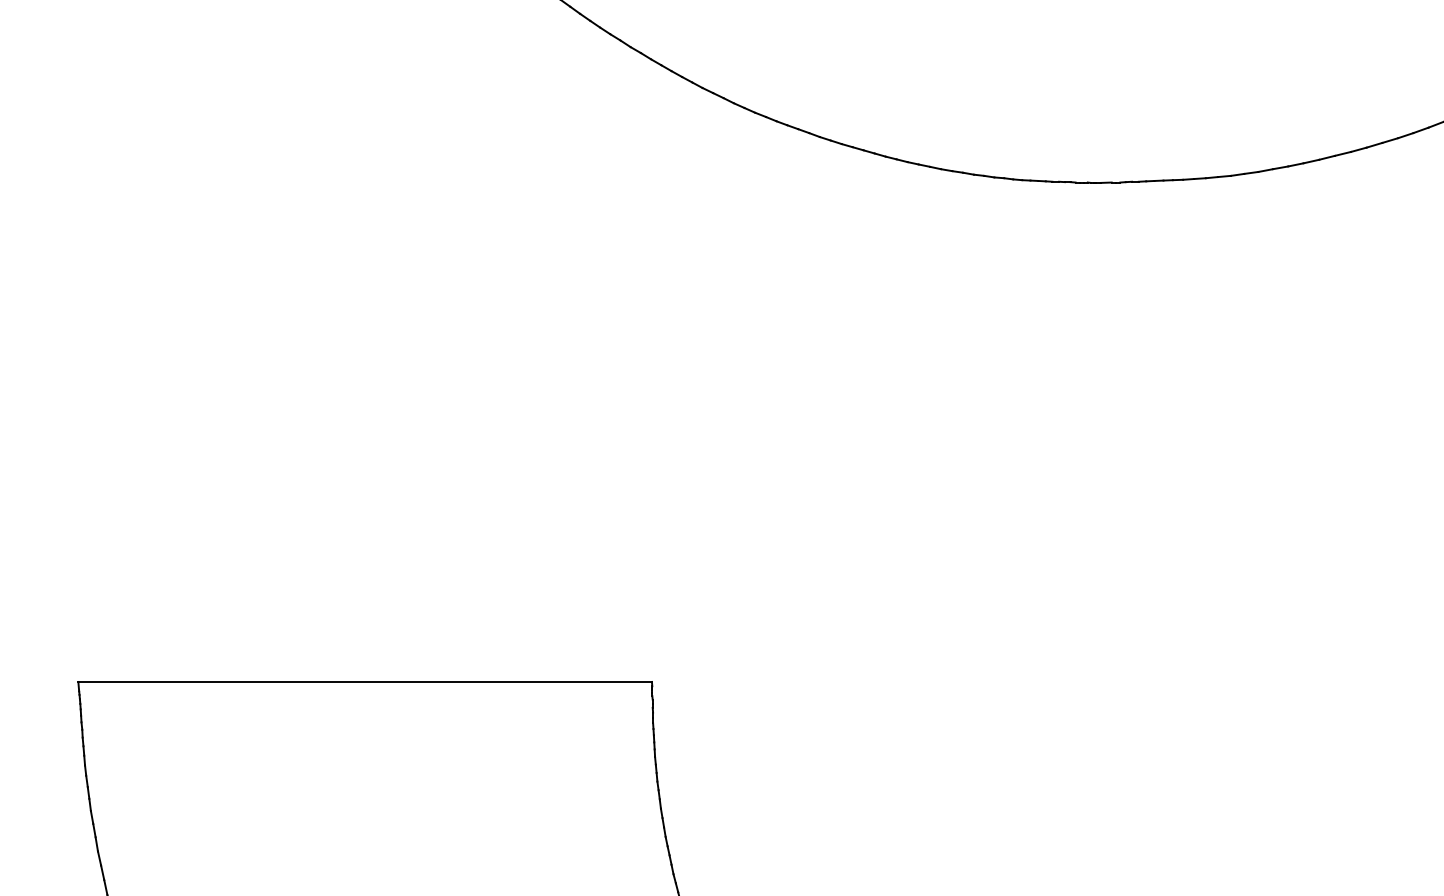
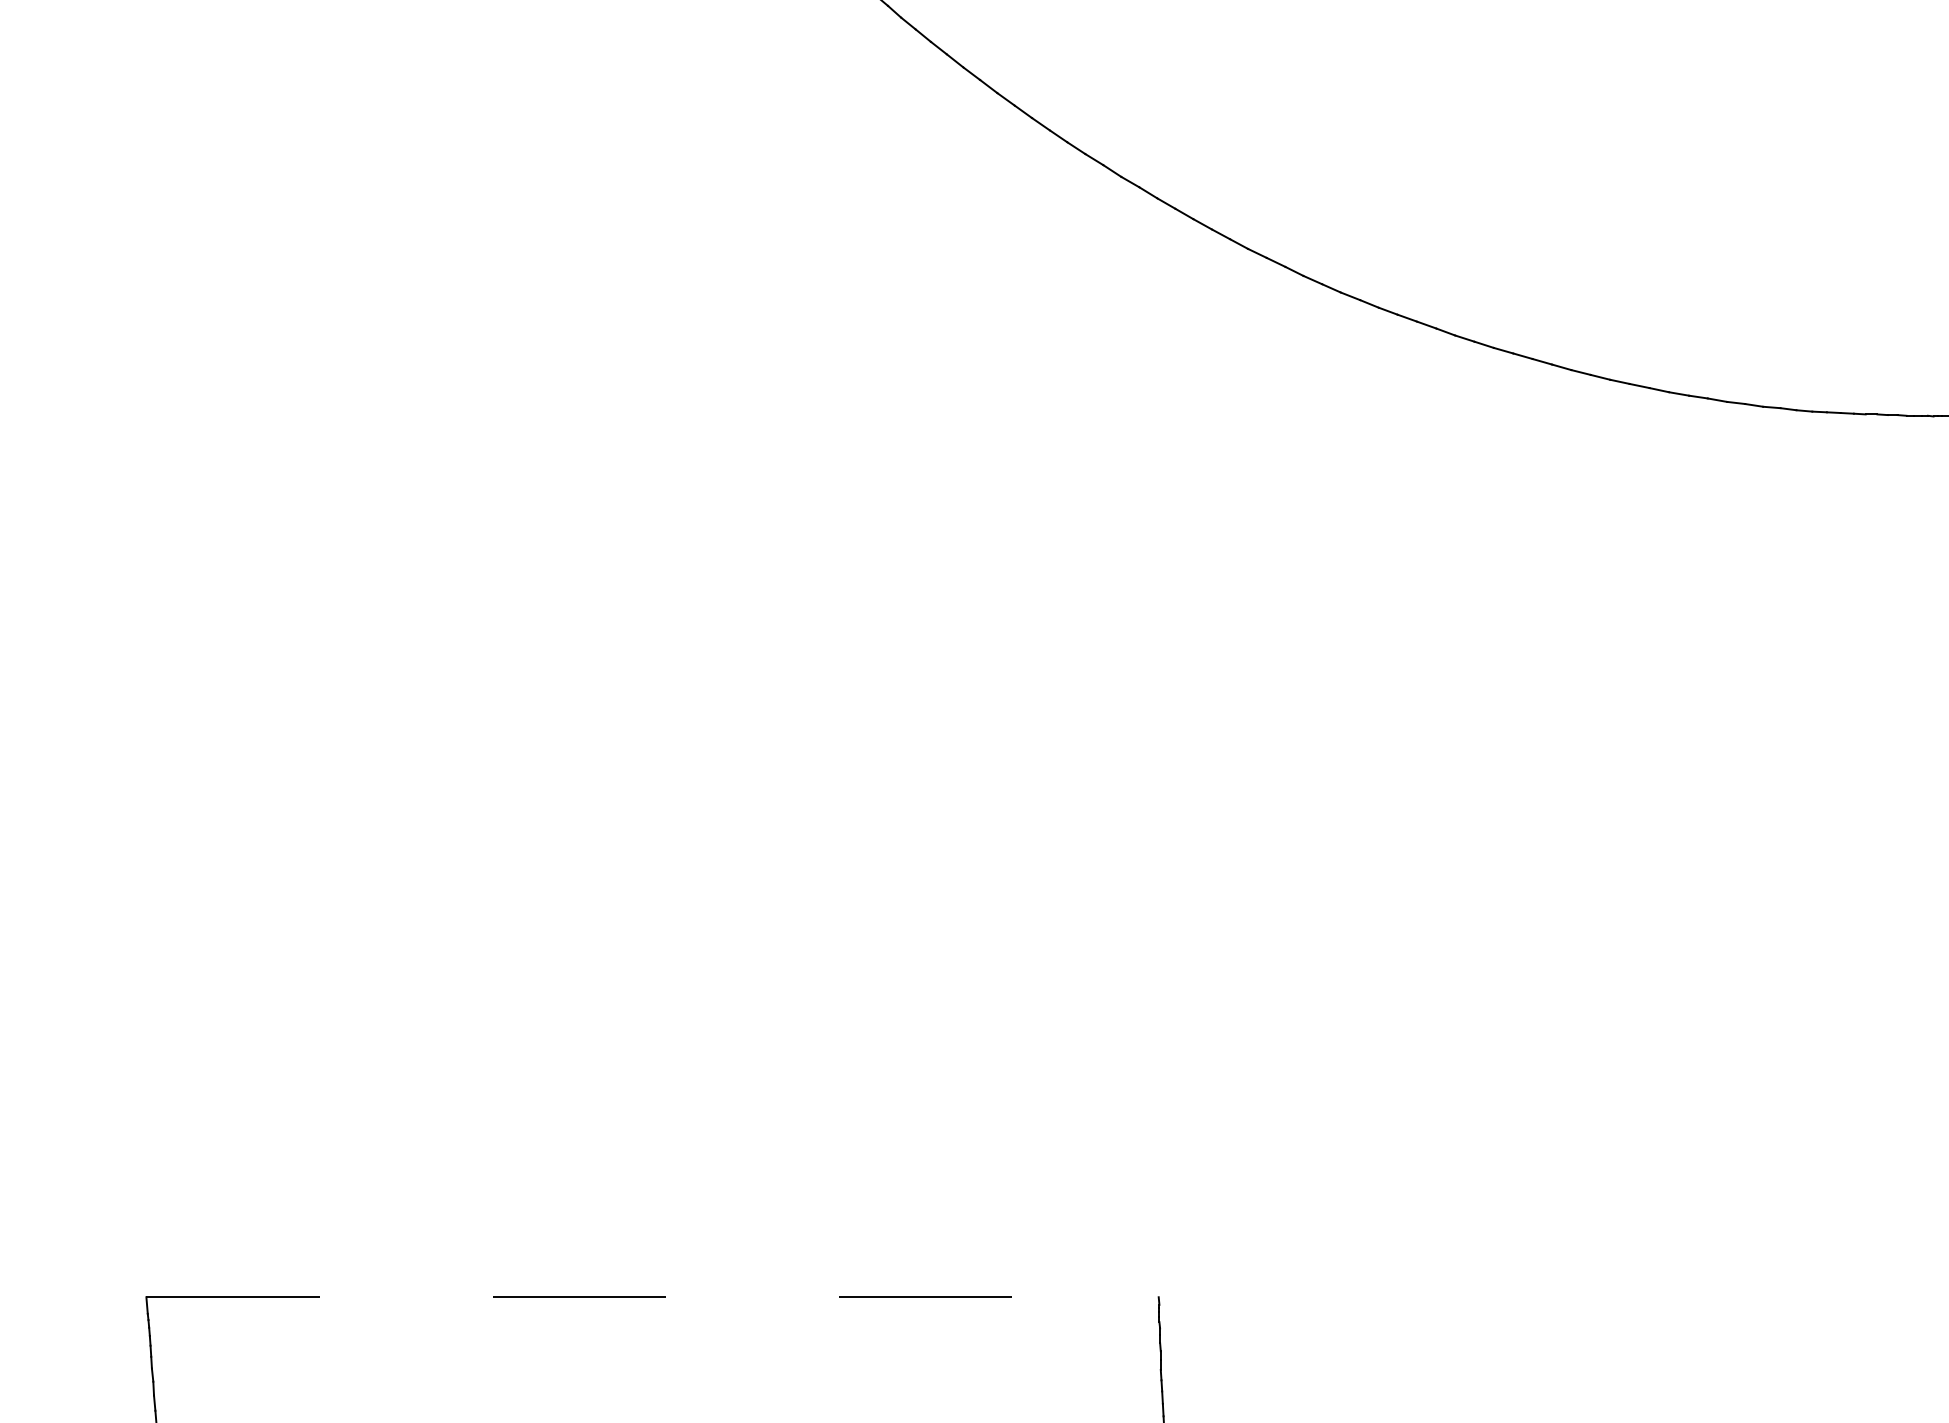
line: (365, 681) -> (653, 1296), solid -> dashed

